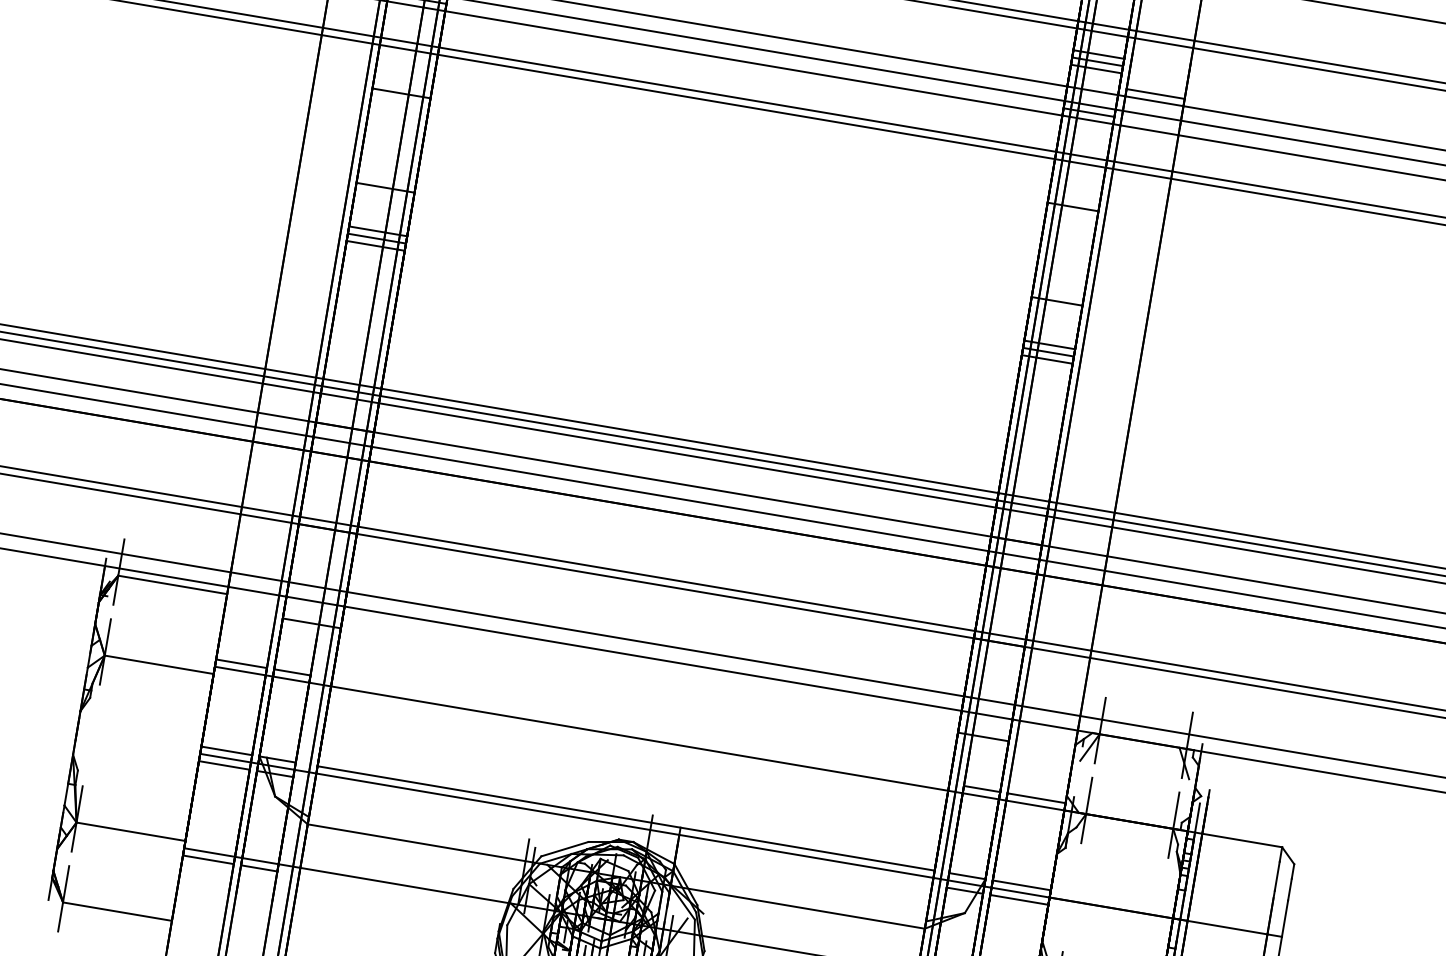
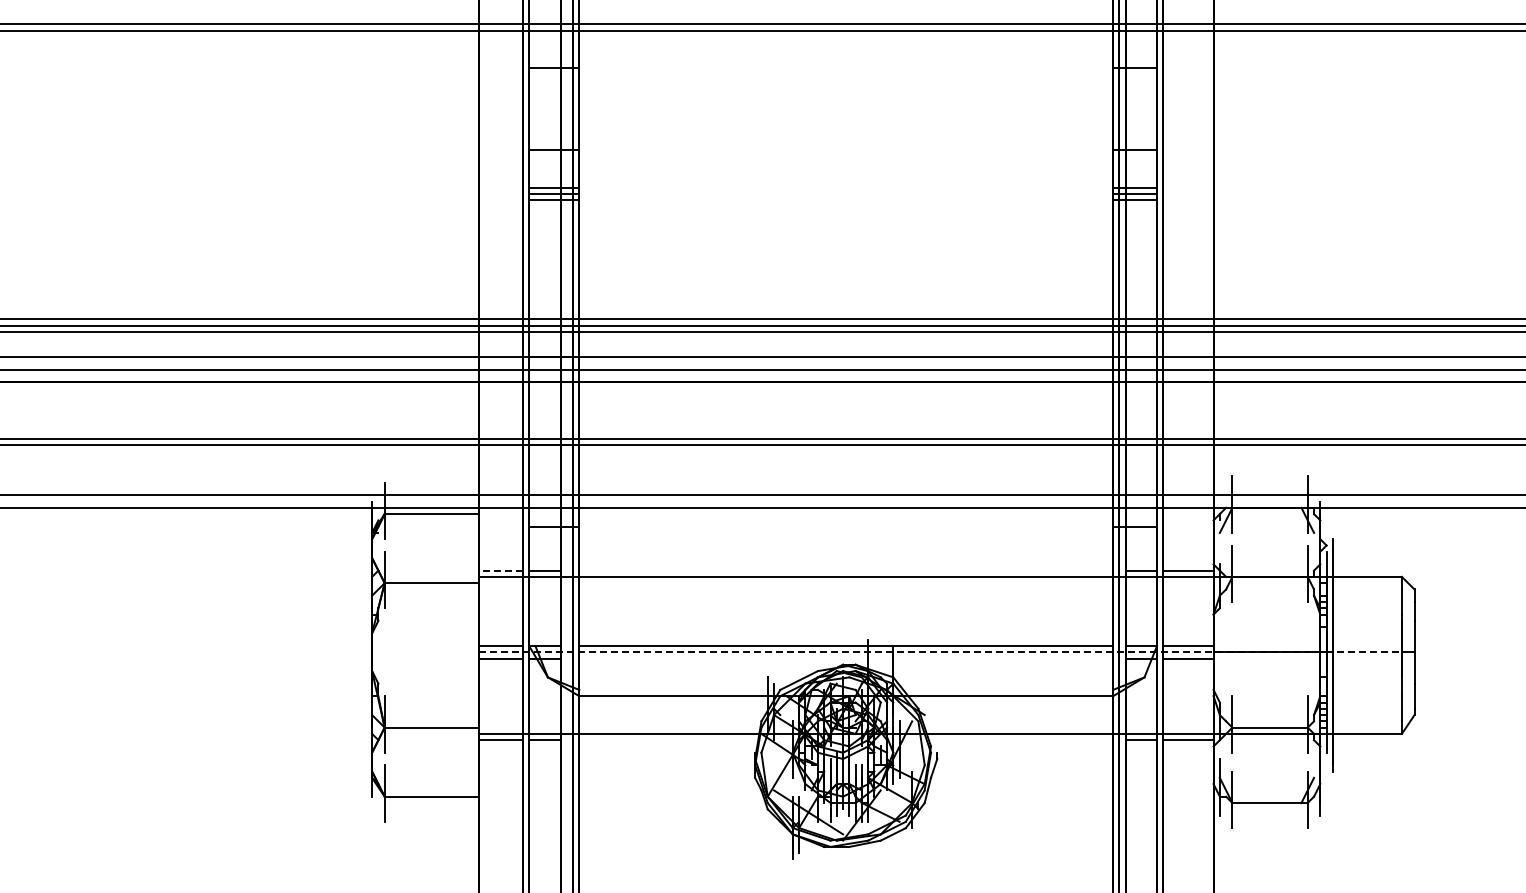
line: (241, 663) -> (500, 570), solid -> dashed
line: (733, 844) -> (940, 652), solid -> dashed

